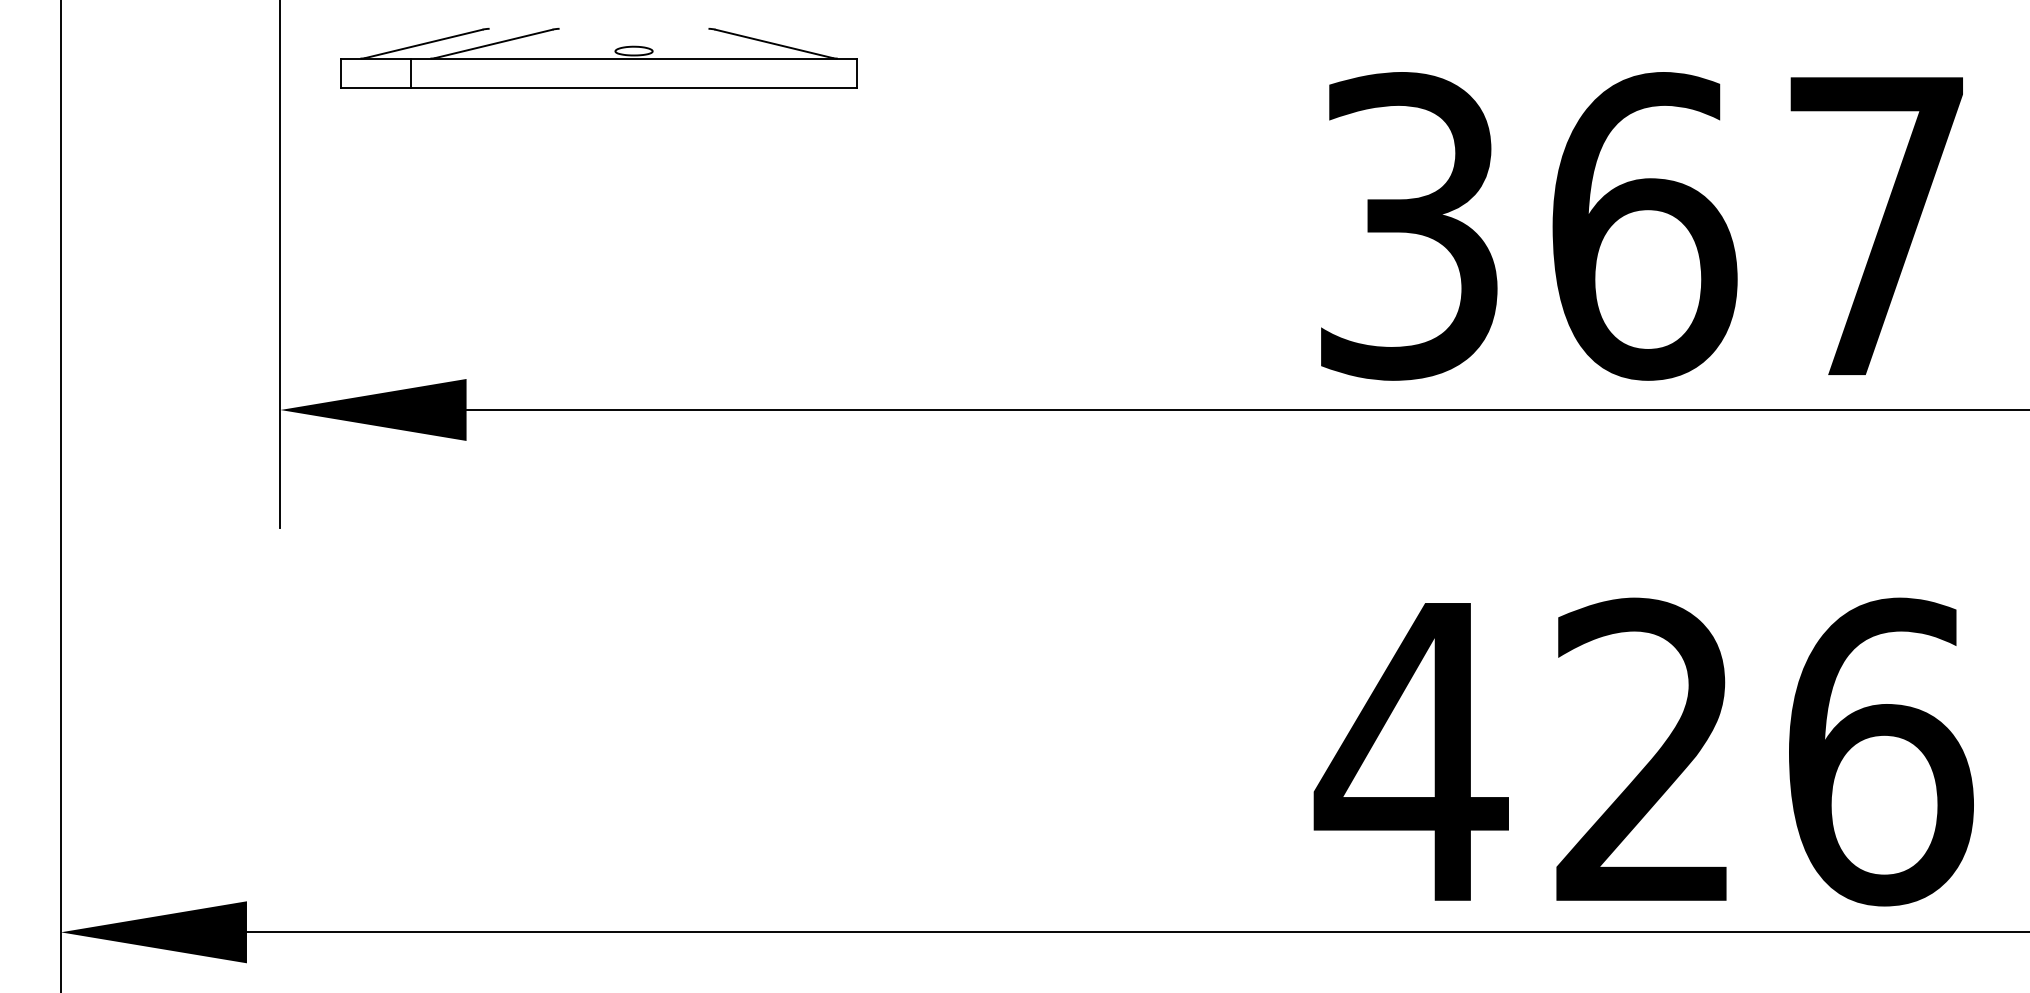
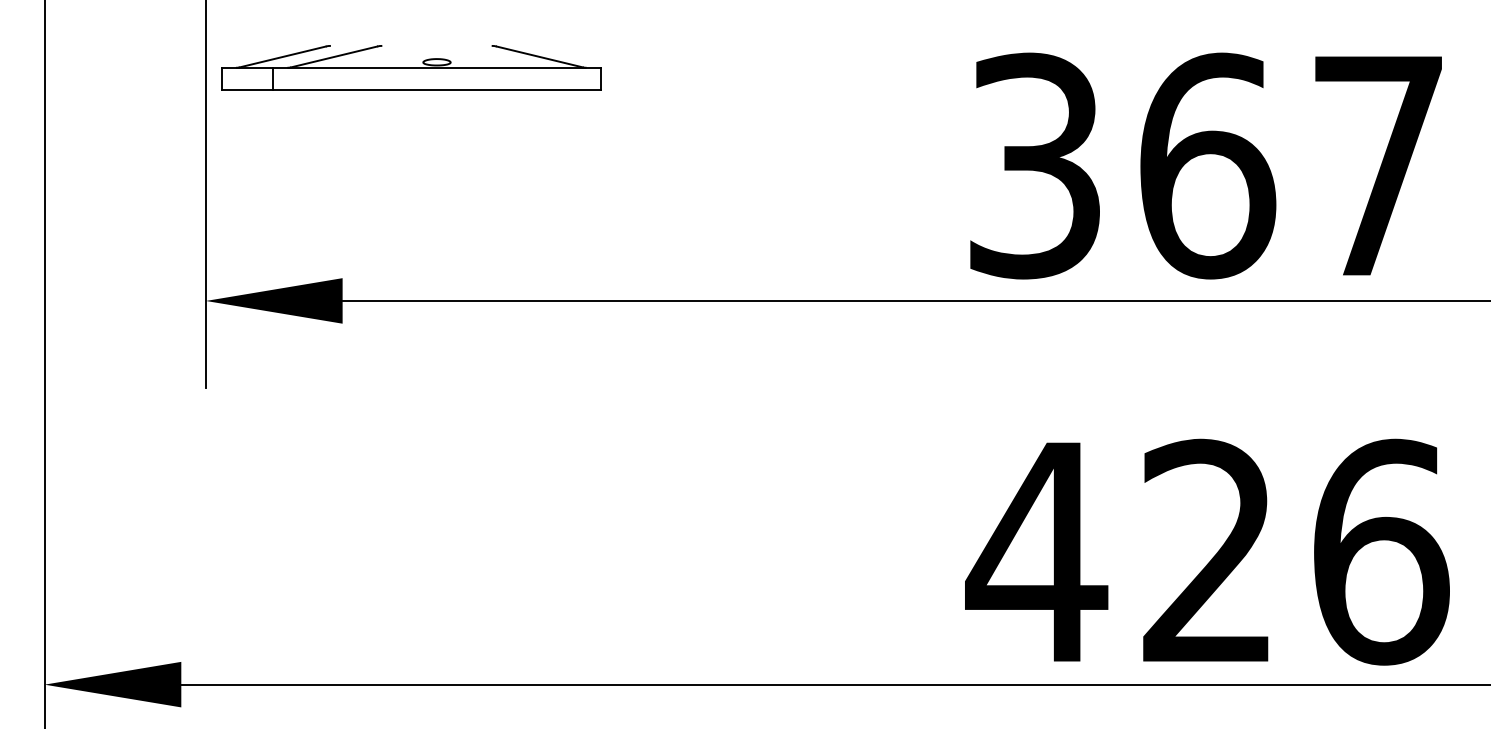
part: (598, 57) -> (410, 66), moved

